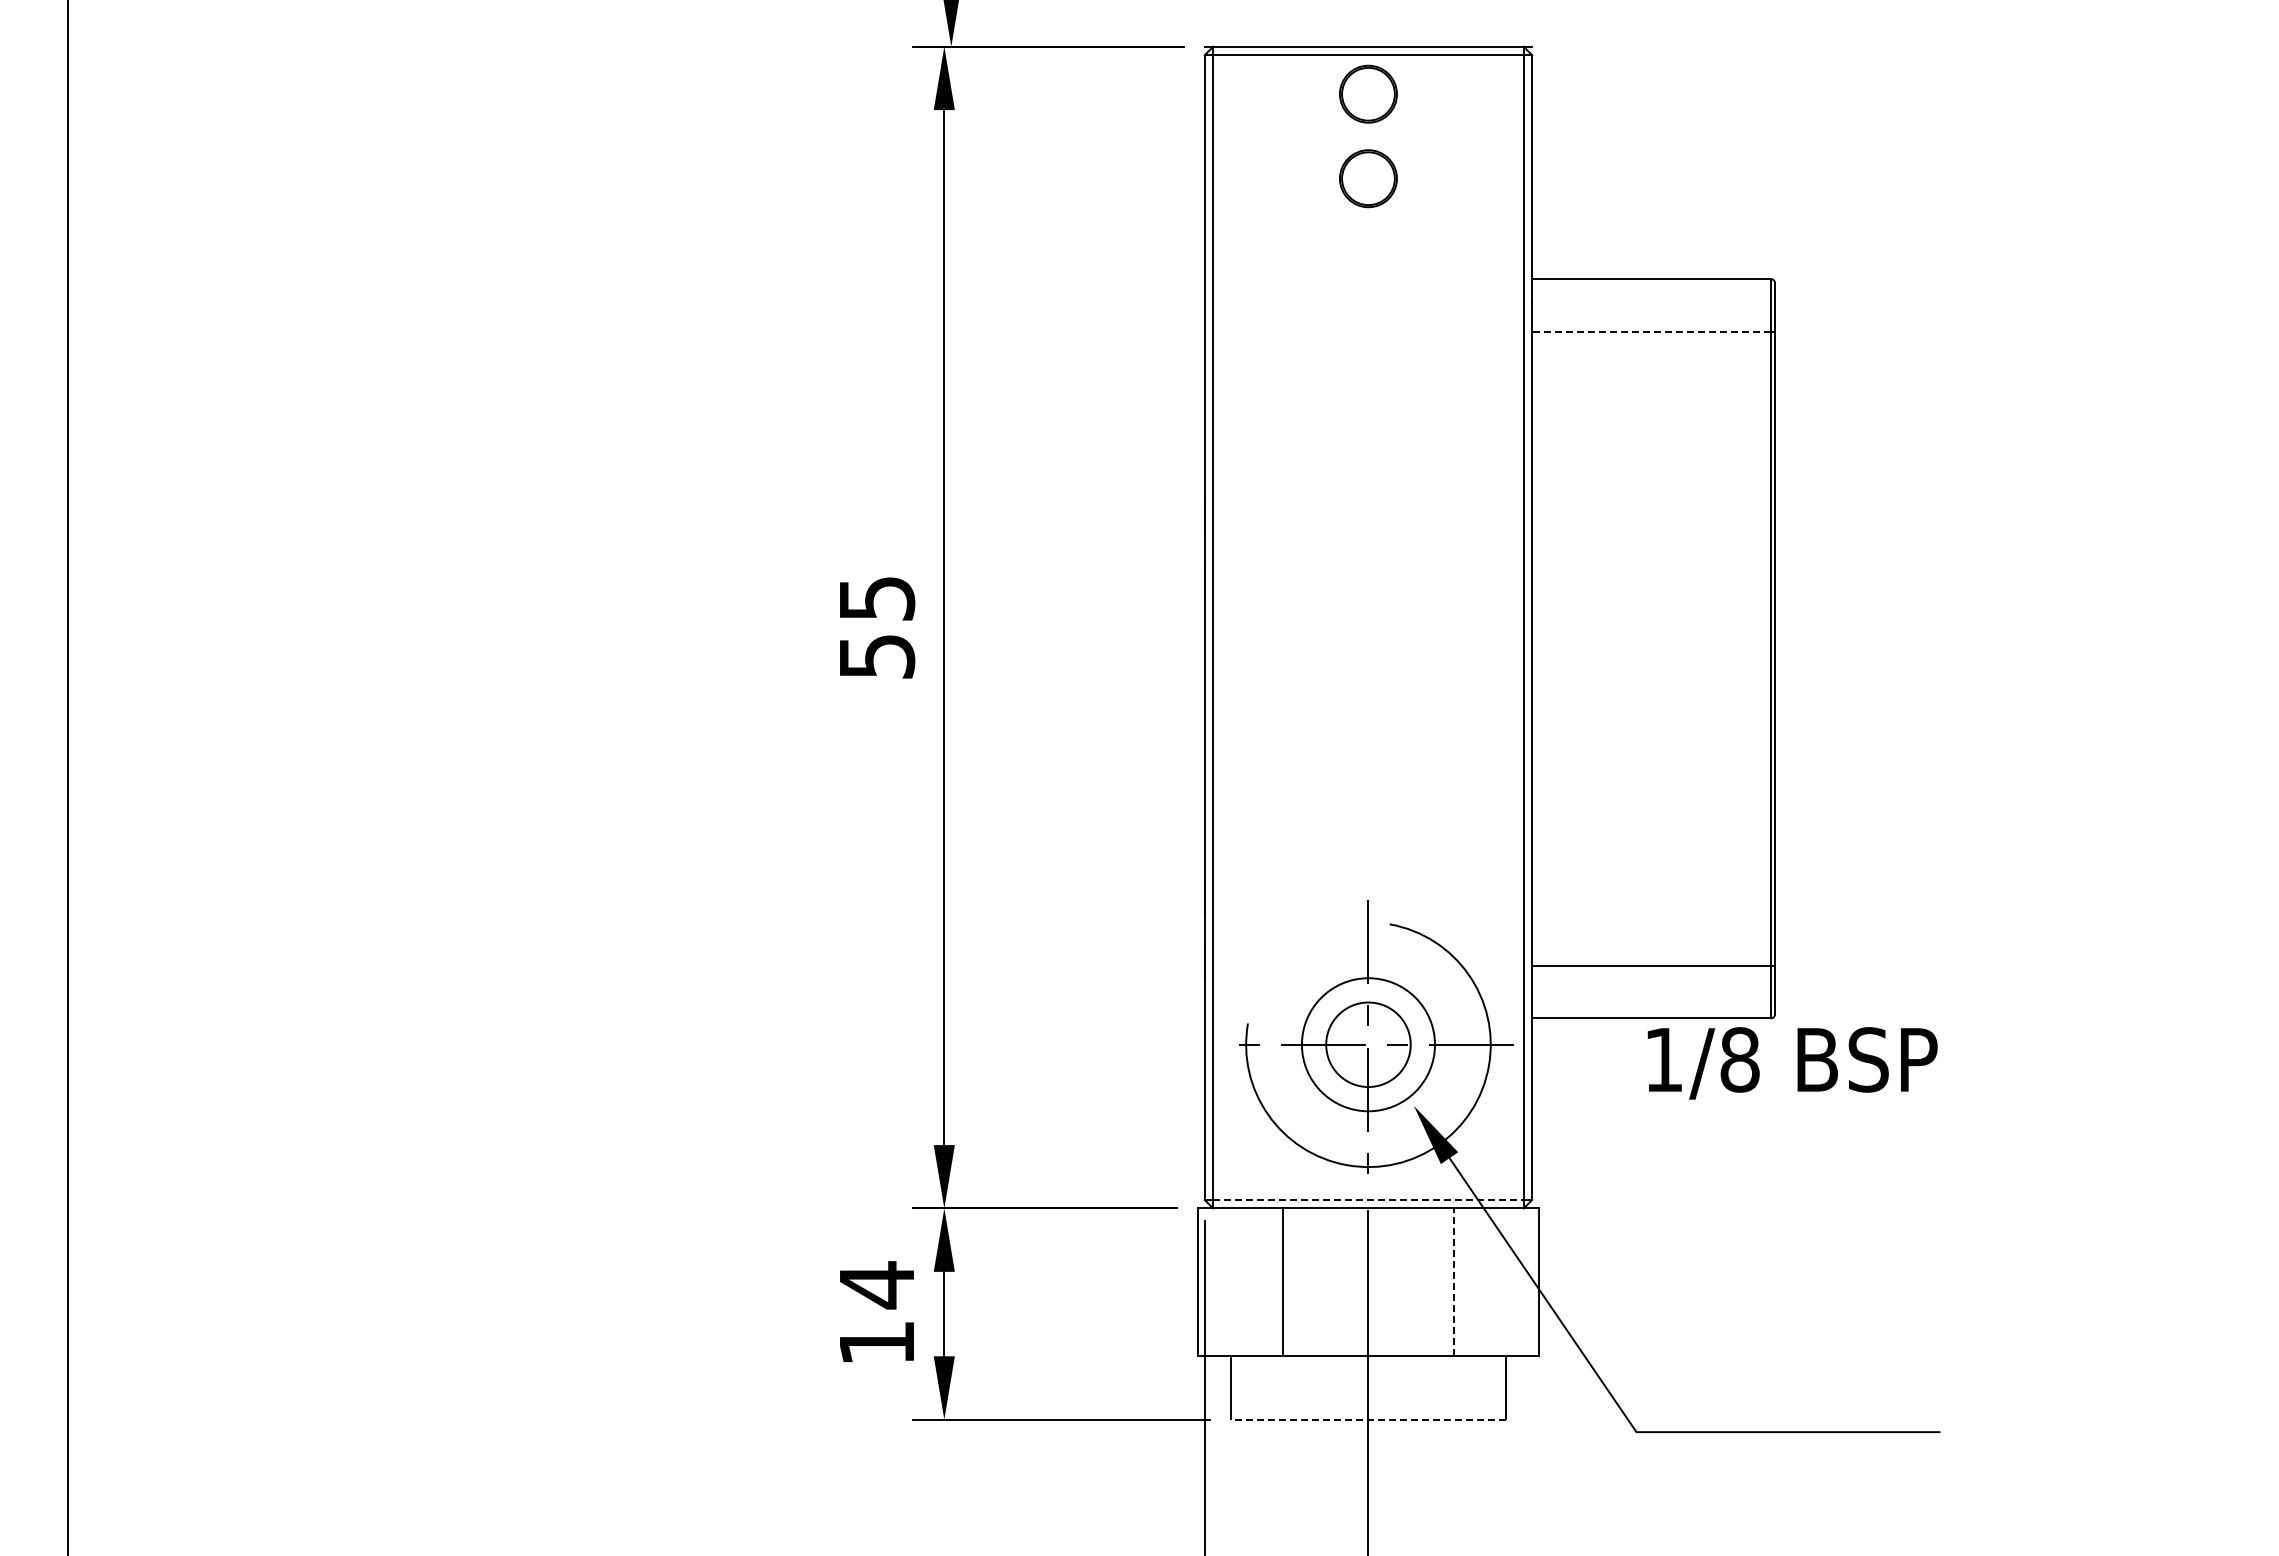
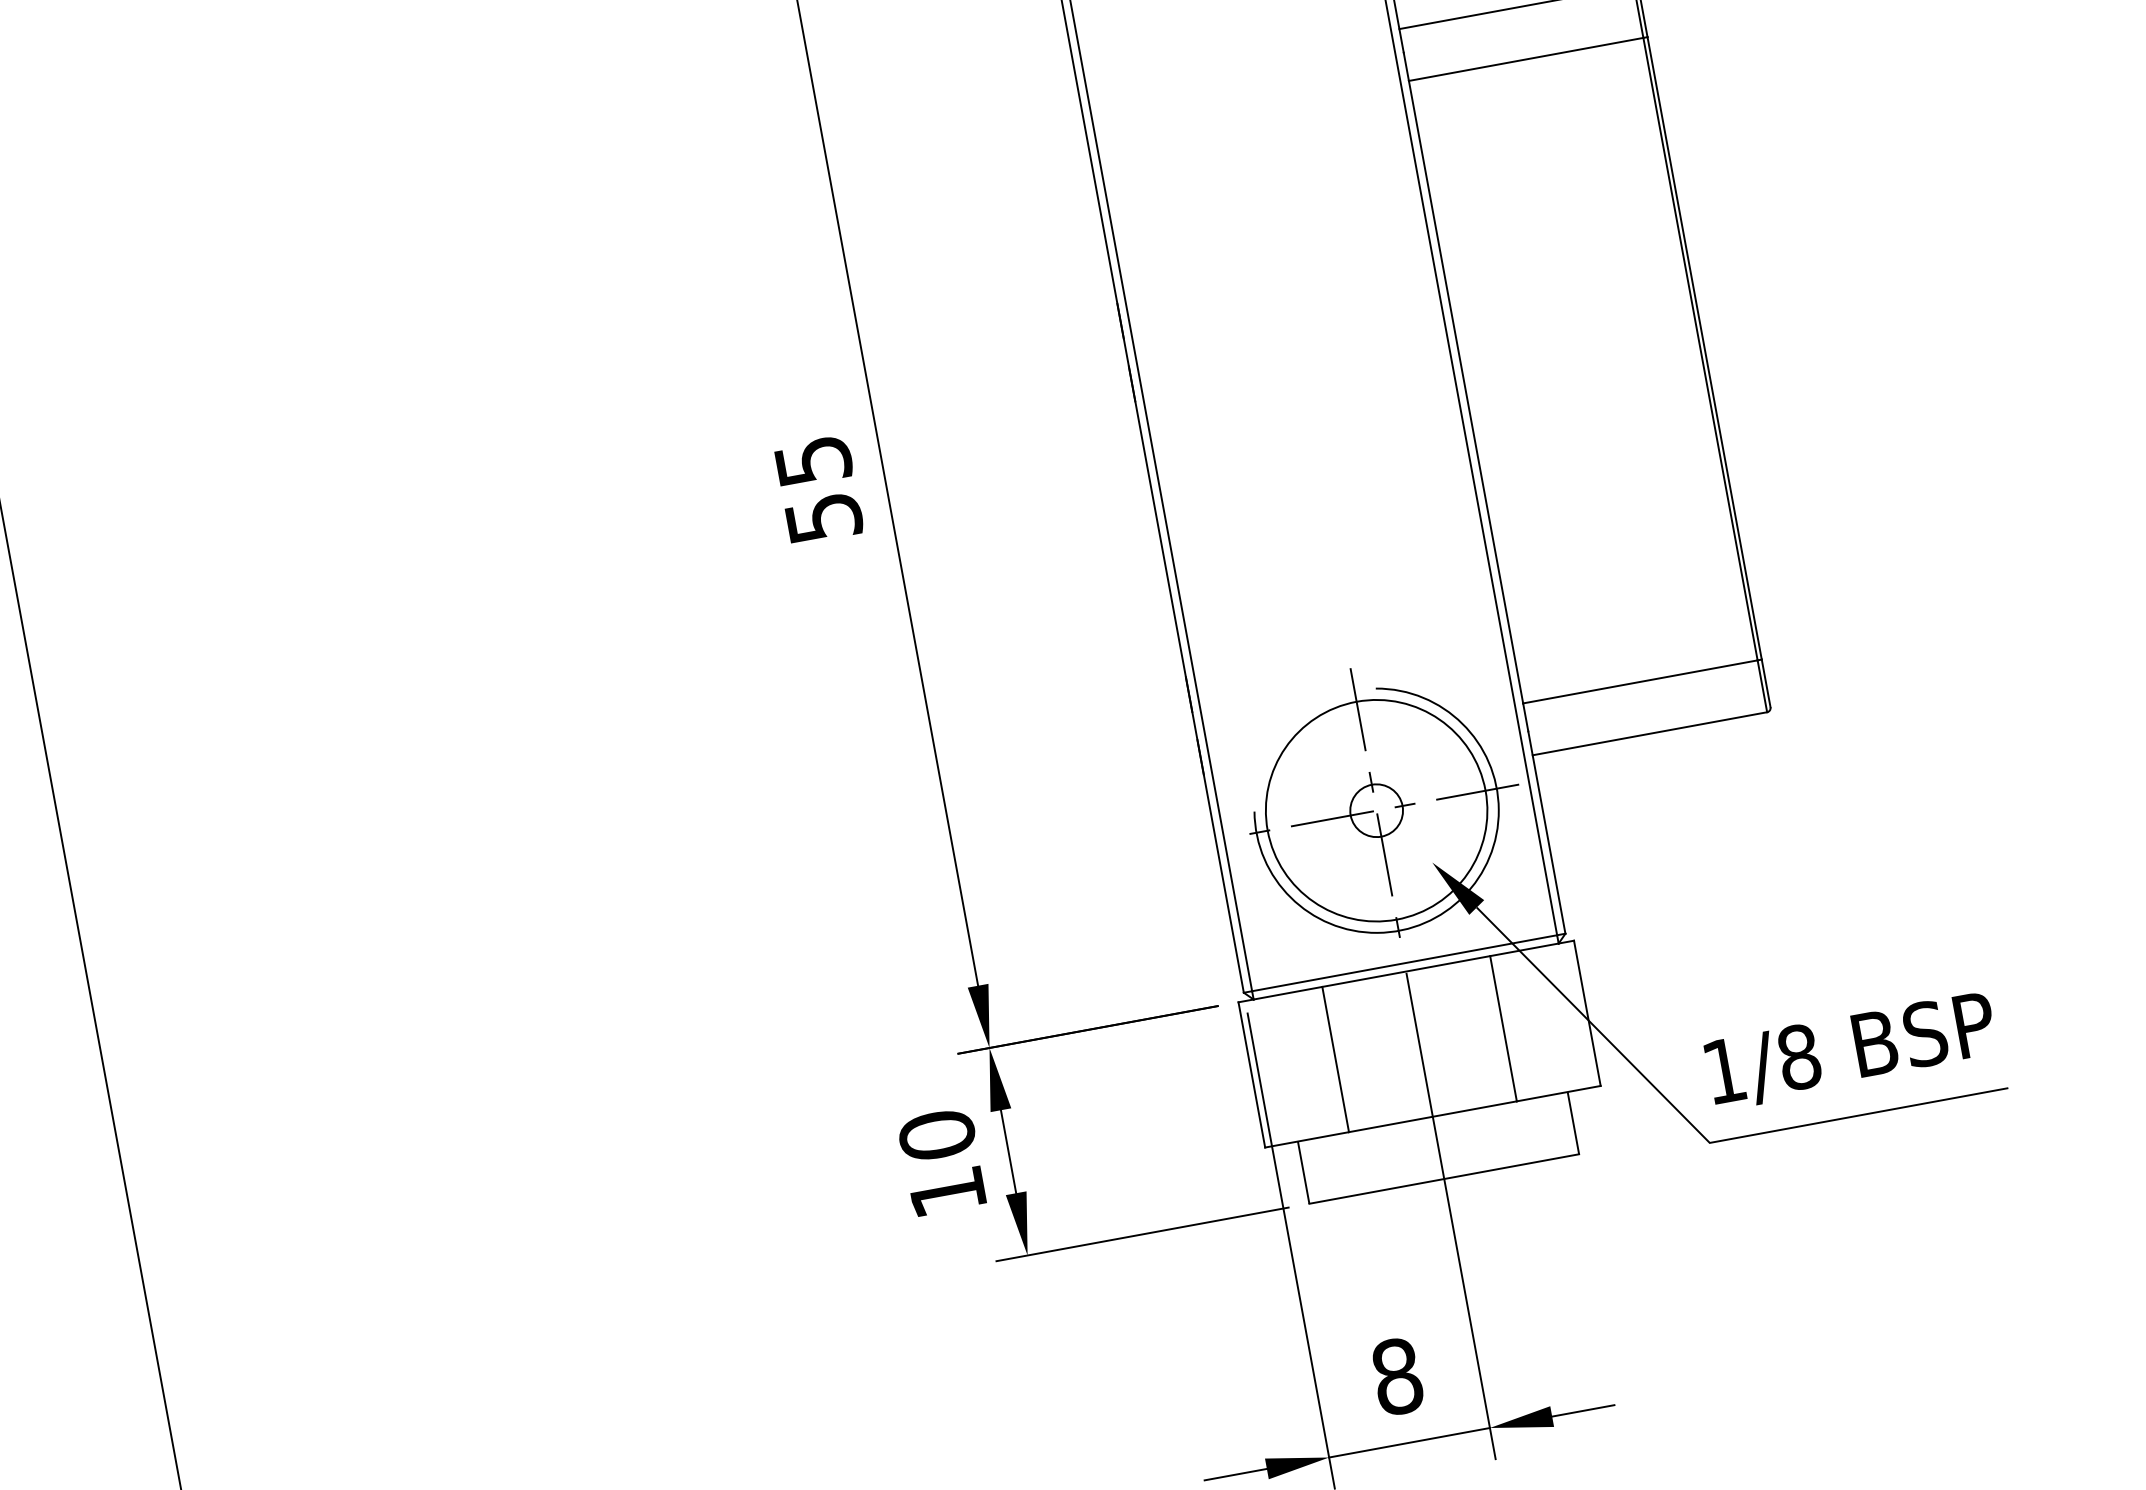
line: (1651, 331) -> (1526, 59), dashed -> solid
circle: (1368, 1044) -> (1376, 810), size x0.62
circle: (1368, 1044) -> (1376, 810), size x1.67
text: (1792, 1063) -> (1851, 1051), moved
line: (1368, 1200) -> (1404, 963), dashed -> solid
line: (1454, 1282) -> (1504, 1028), dashed -> solid
text: (876, 1285) -> (936, 1135), 14 -> 10
line: (1367, 1419) -> (1443, 1179), dashed -> solid

